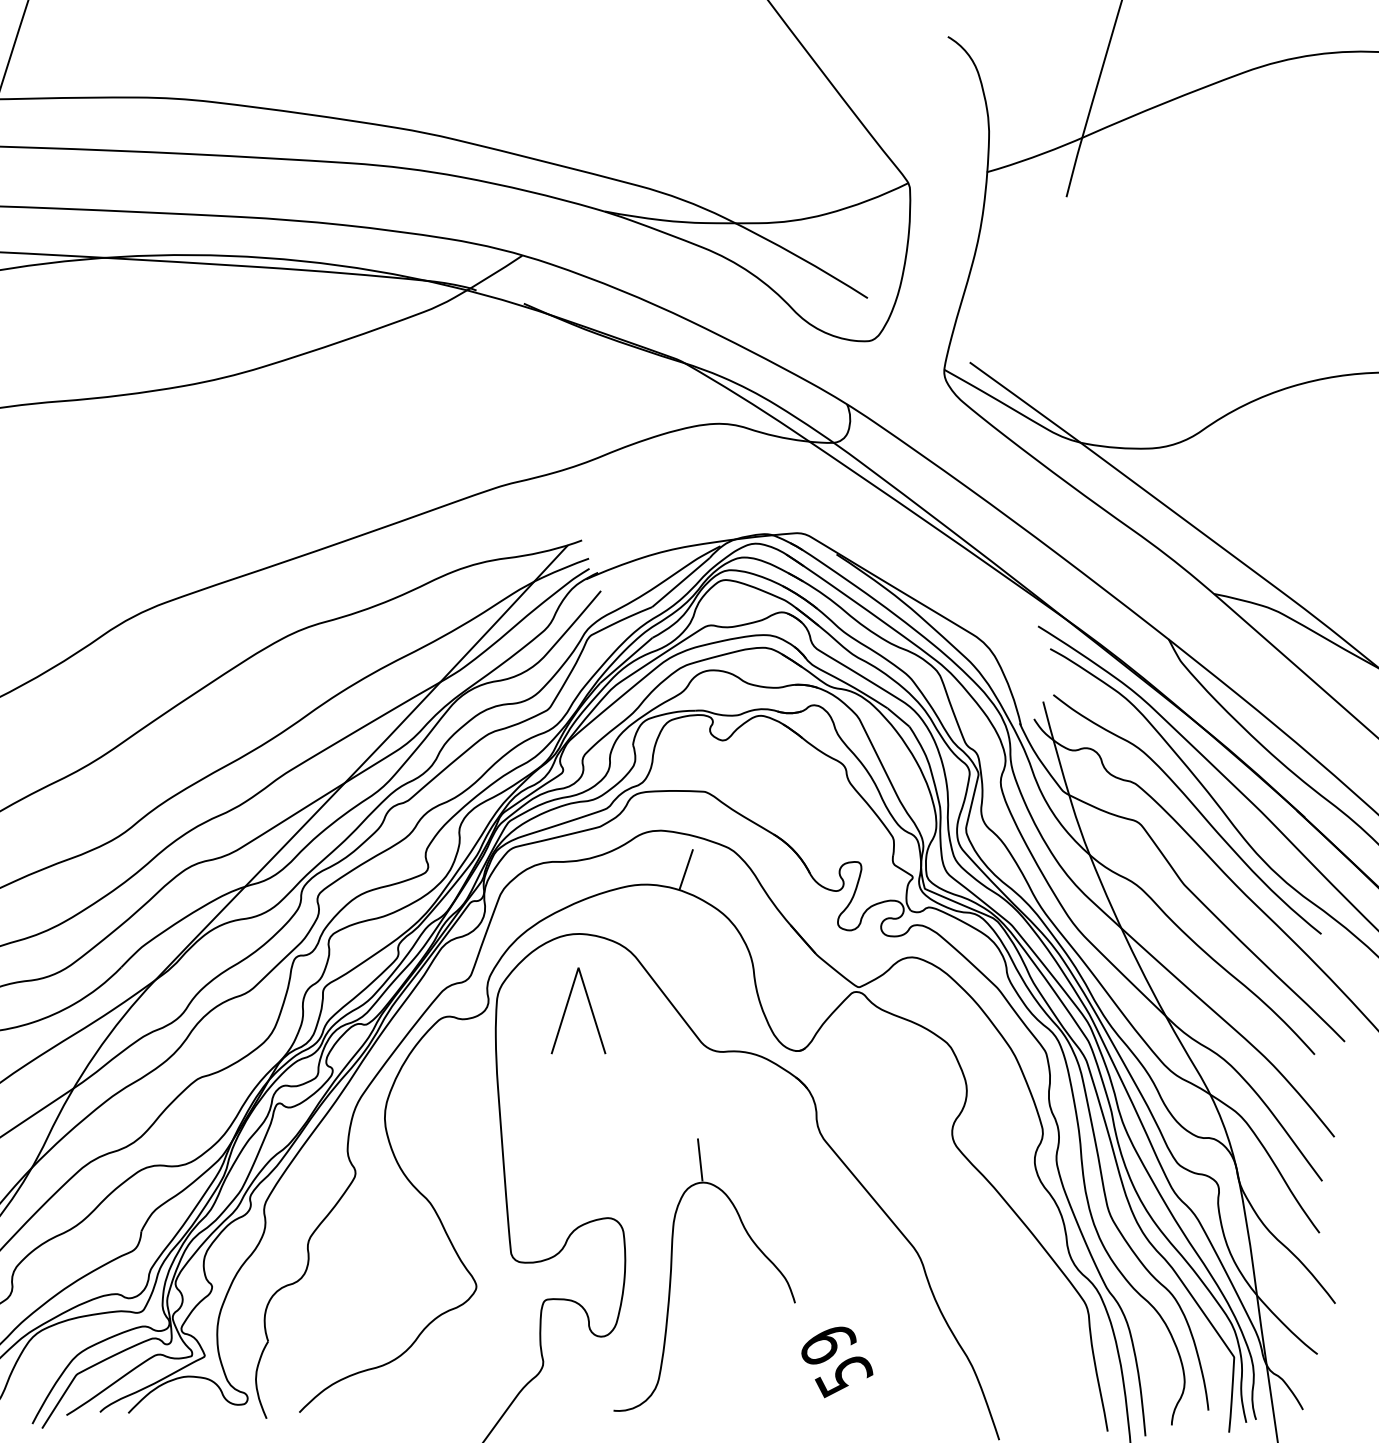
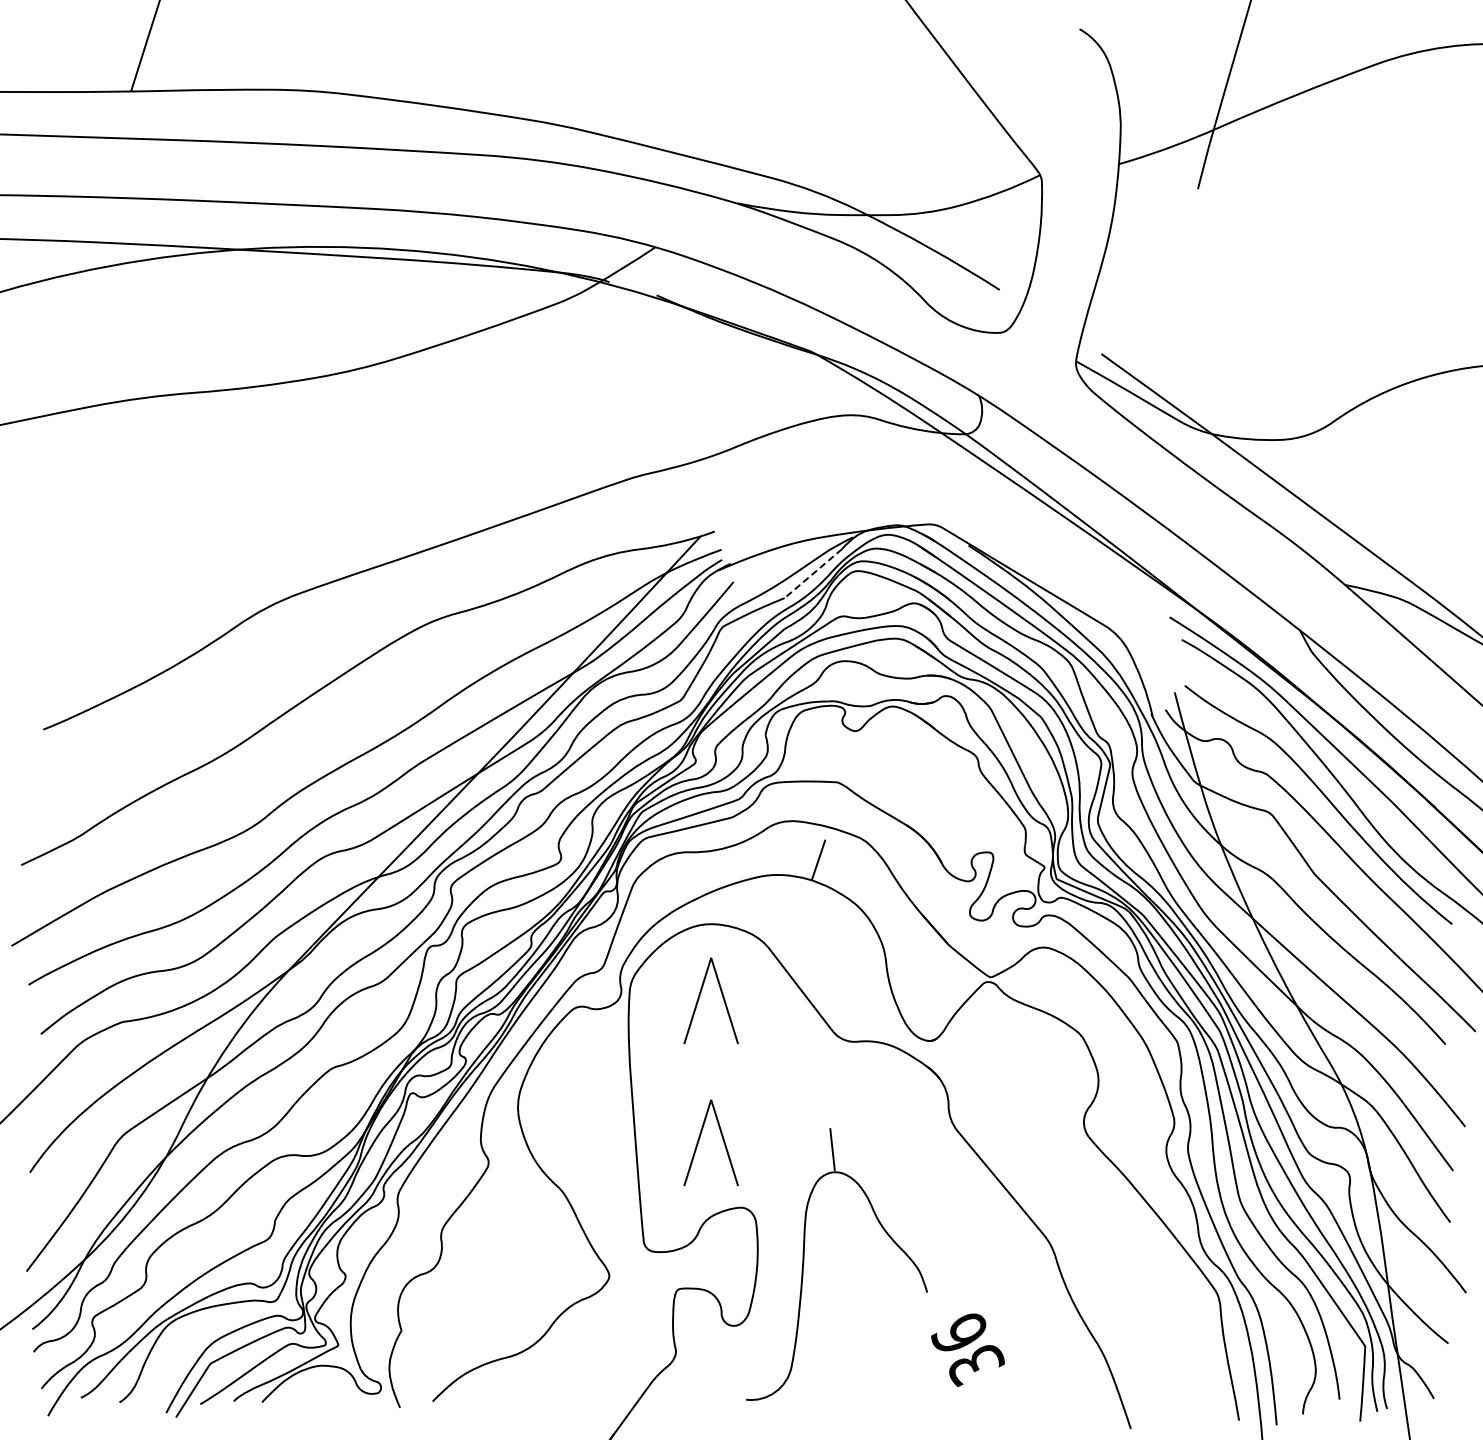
line: (681, 582) -> (813, 573), solid -> dashed
part: (567, 1148) -> (700, 1138), added
text: (836, 1361) -> (968, 1350), 59 -> 36

